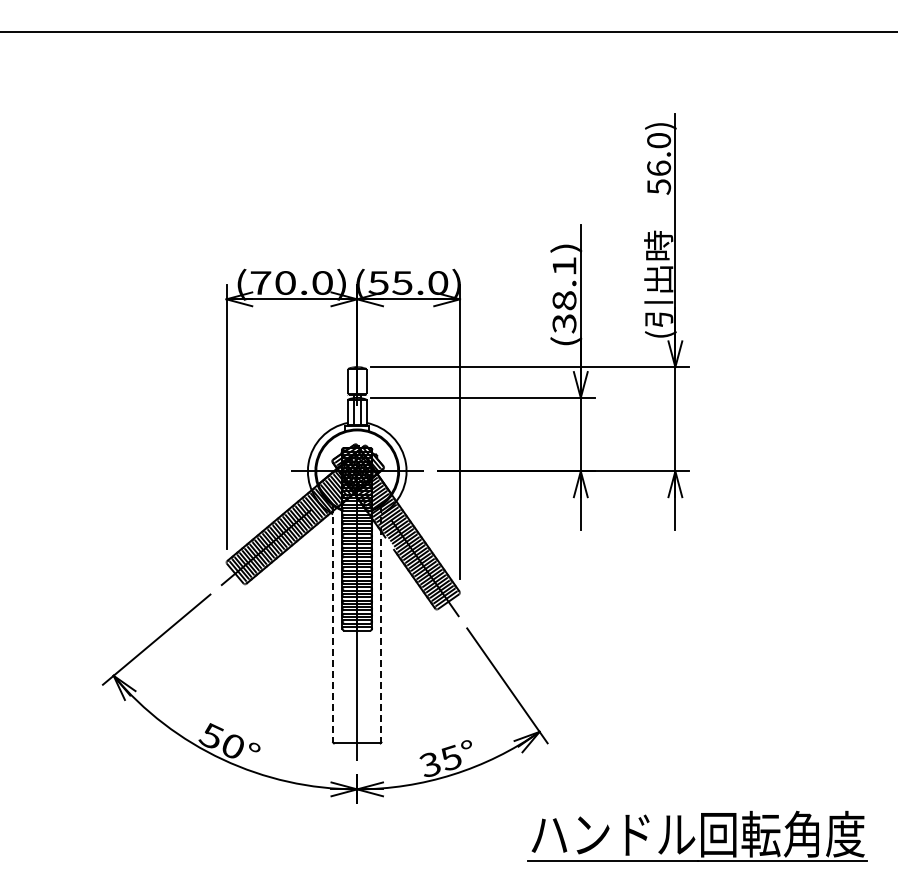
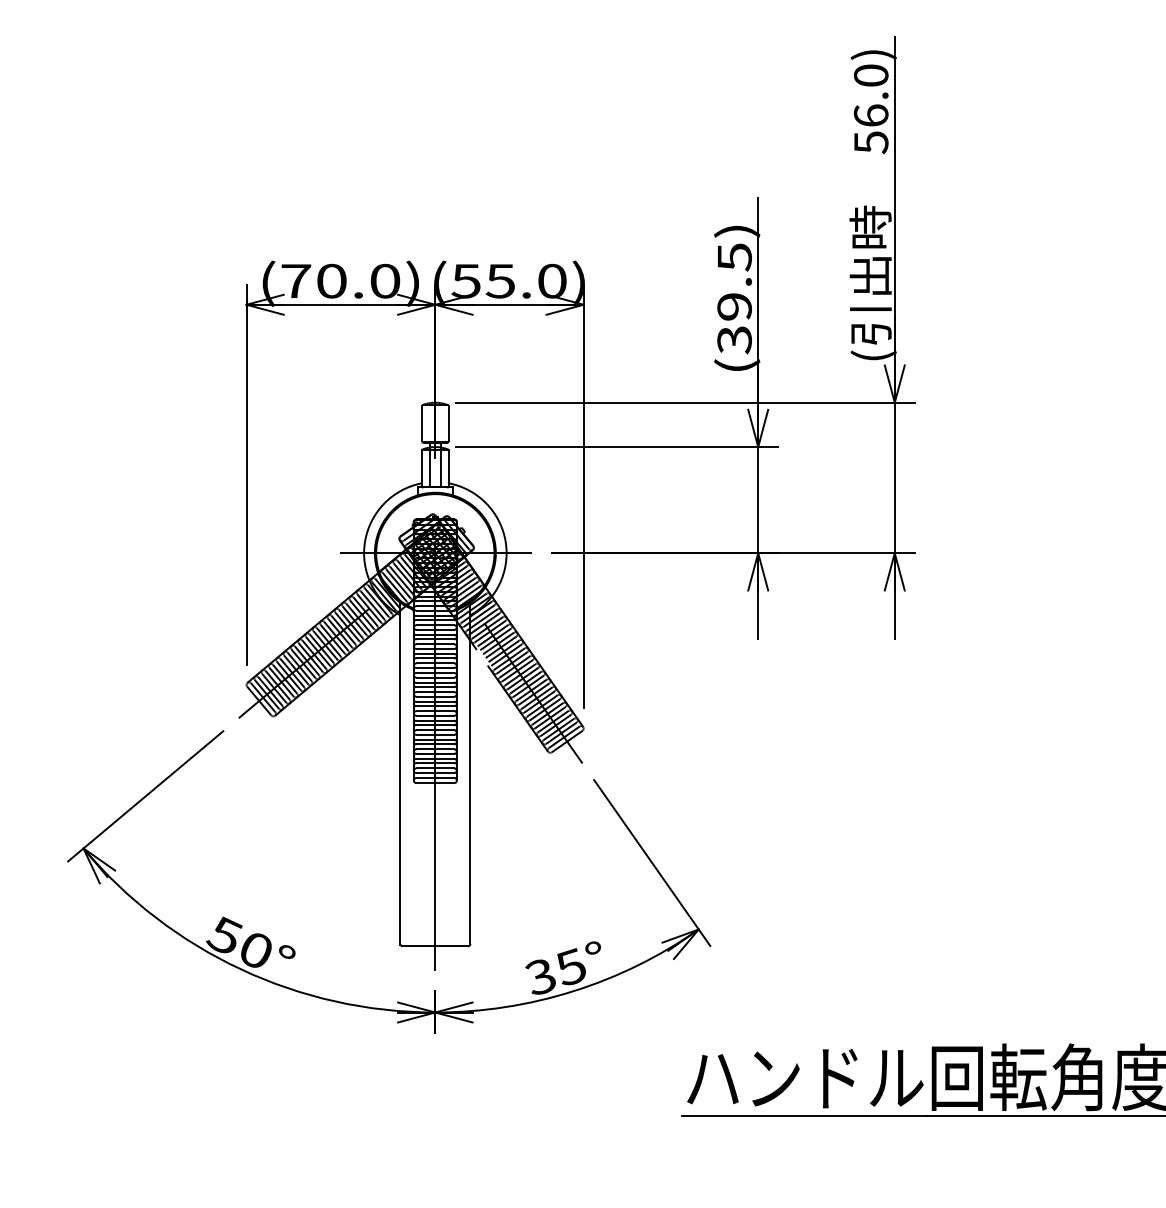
text: (564, 283) -> (734, 281), (38.1) -> (39.5)
line: (333, 624) -> (401, 774), dashed -> solid
line: (381, 624) -> (470, 774), dashed -> solid

